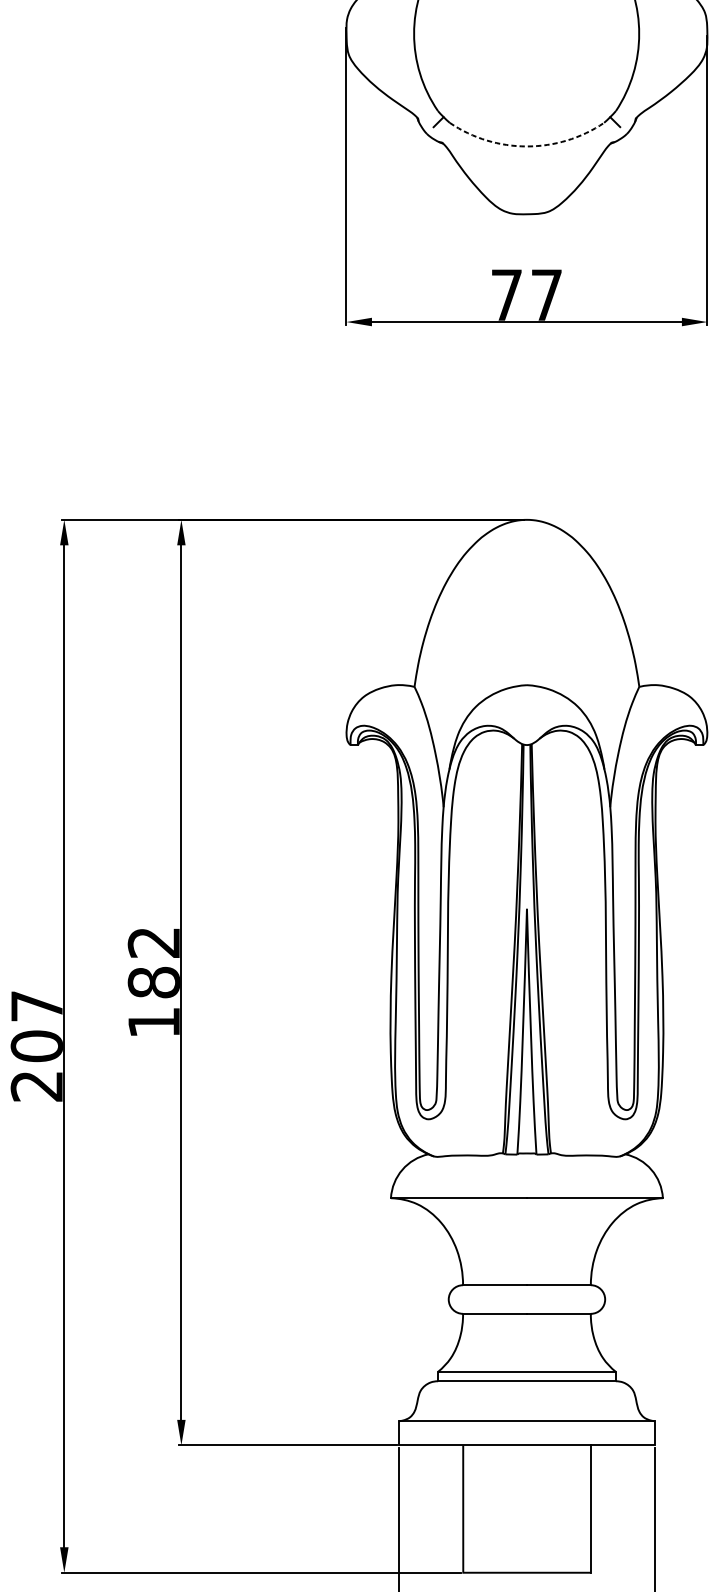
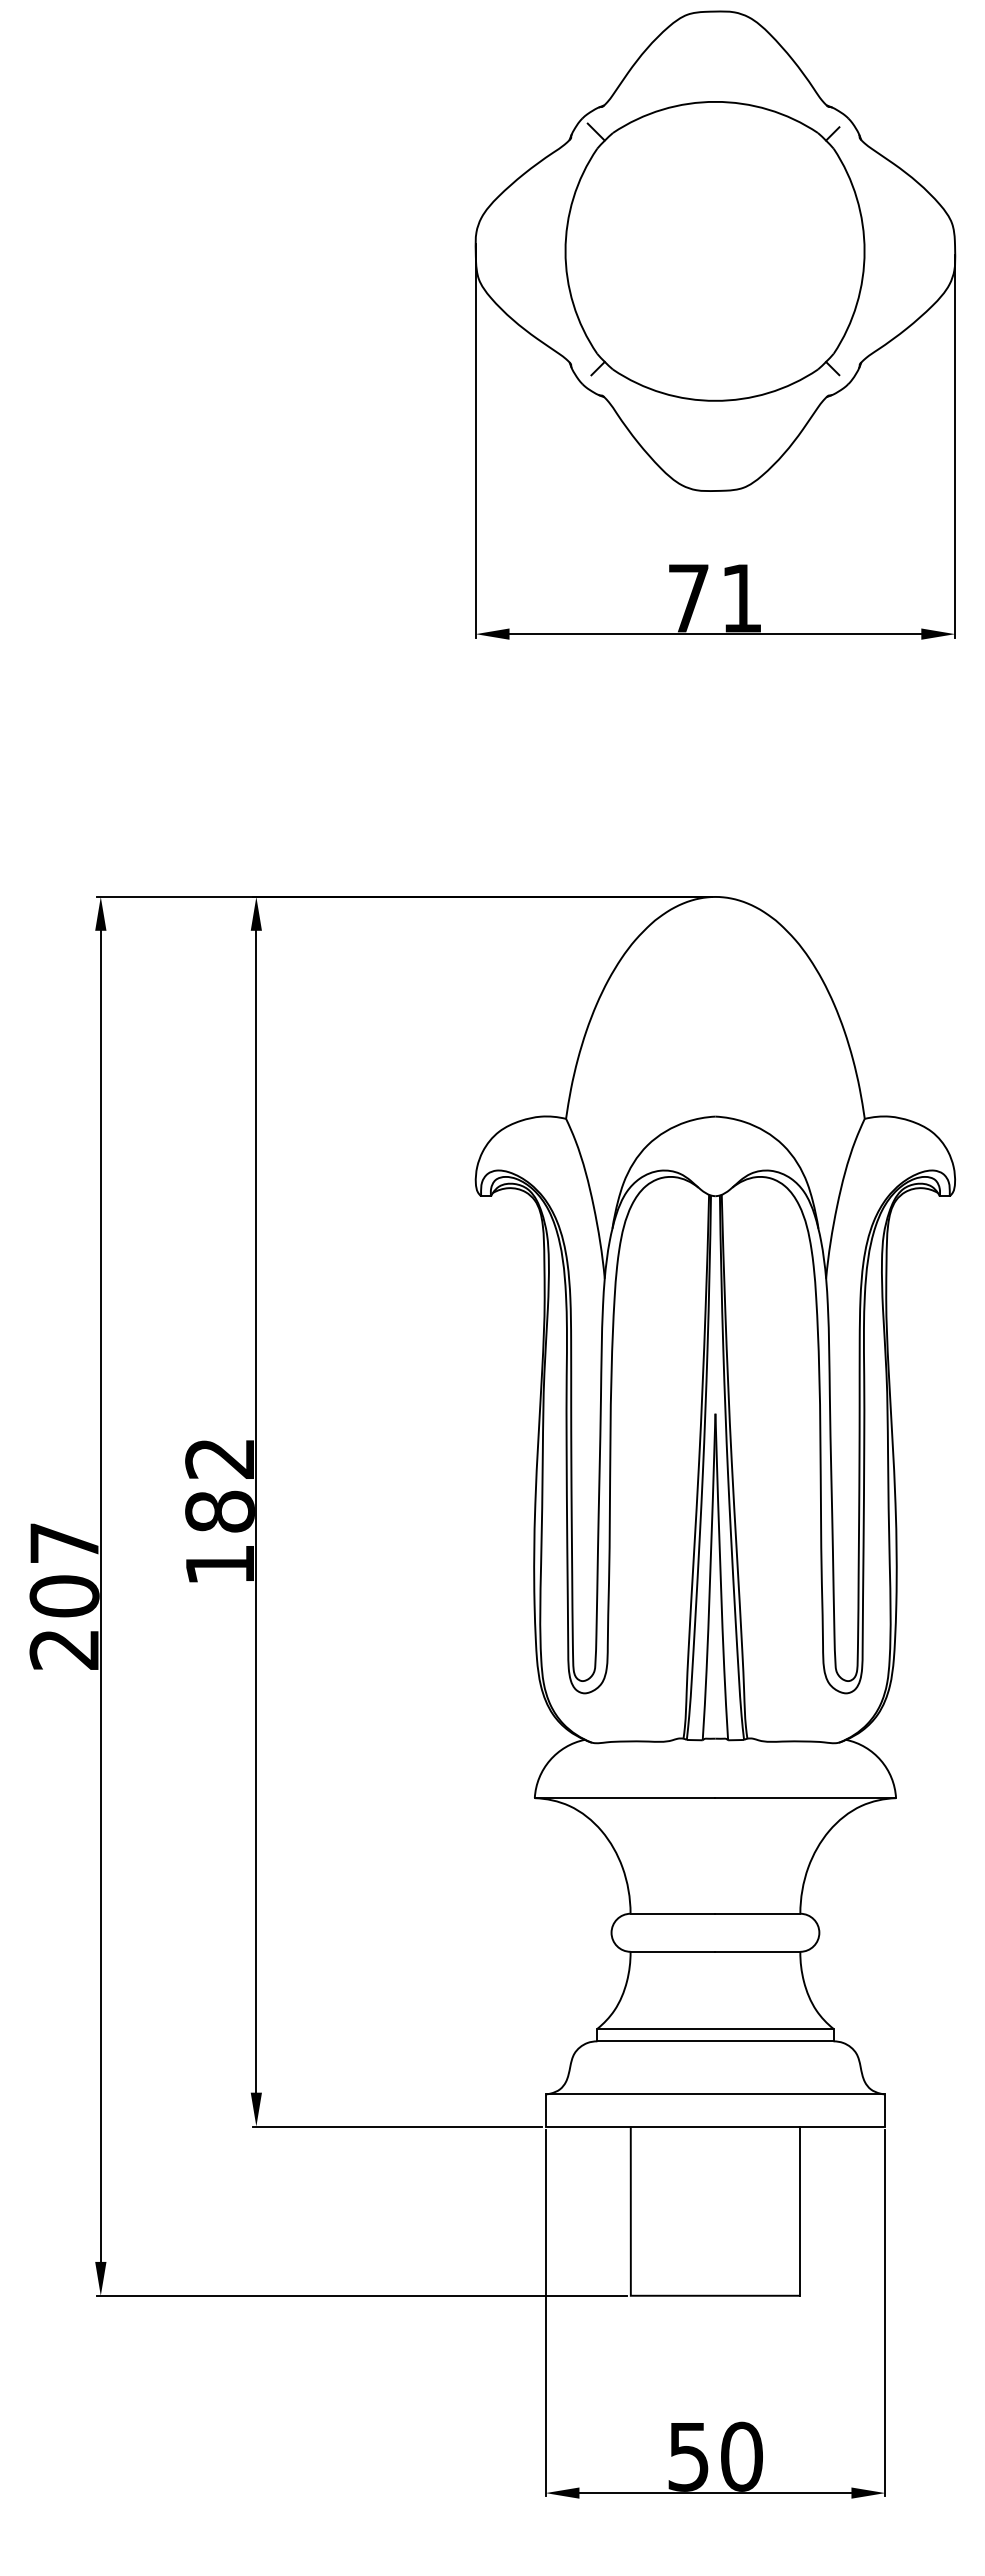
arc: (526, 146) -> (715, 400), dashed -> solid
text: (546, 295) -> (741, 598), 77 -> 71

